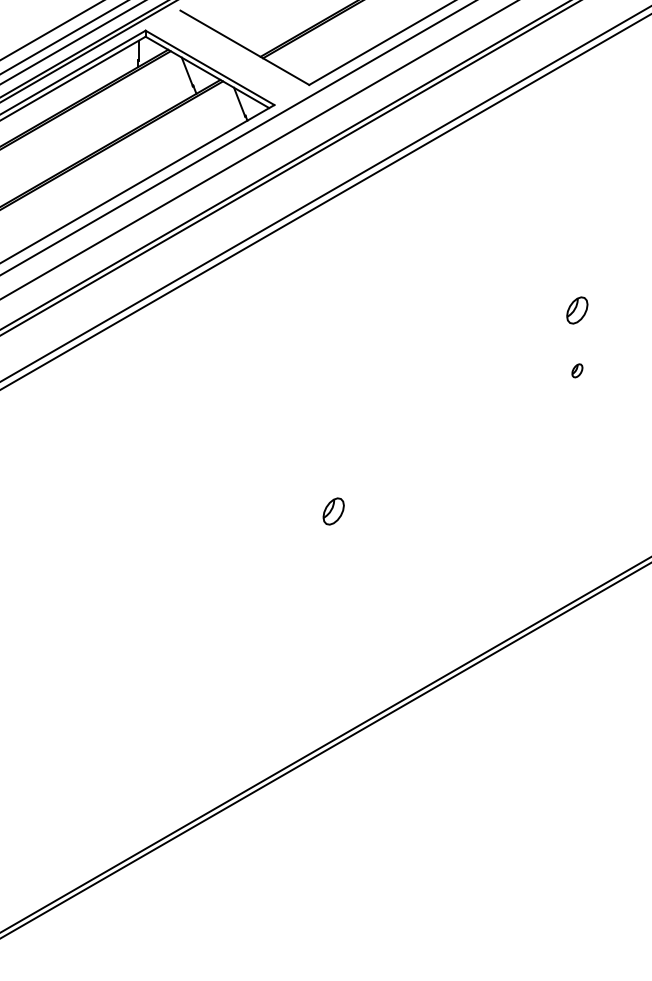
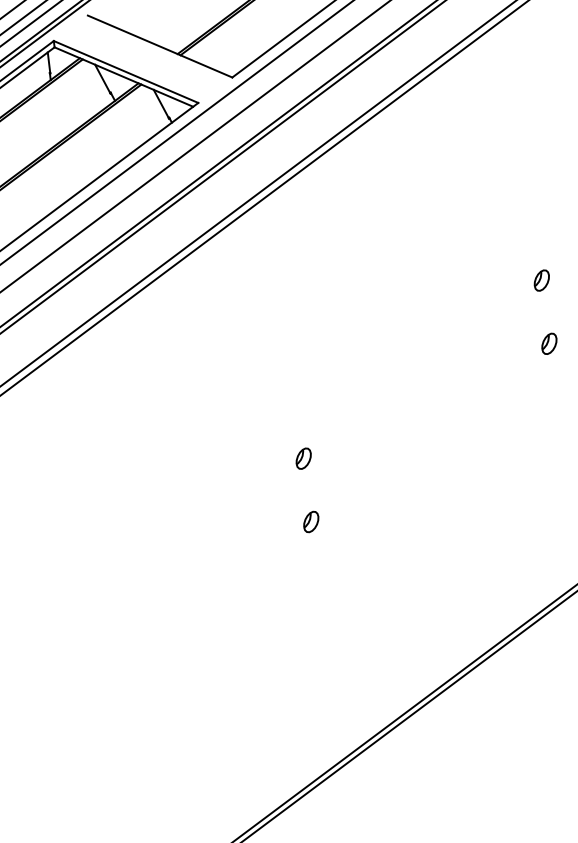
part: (577, 310) -> (541, 280), size x0.71
part: (577, 370) -> (549, 343), size x1.43
part: (333, 450) -> (303, 458), added
part: (333, 511) -> (311, 522), size x0.71

